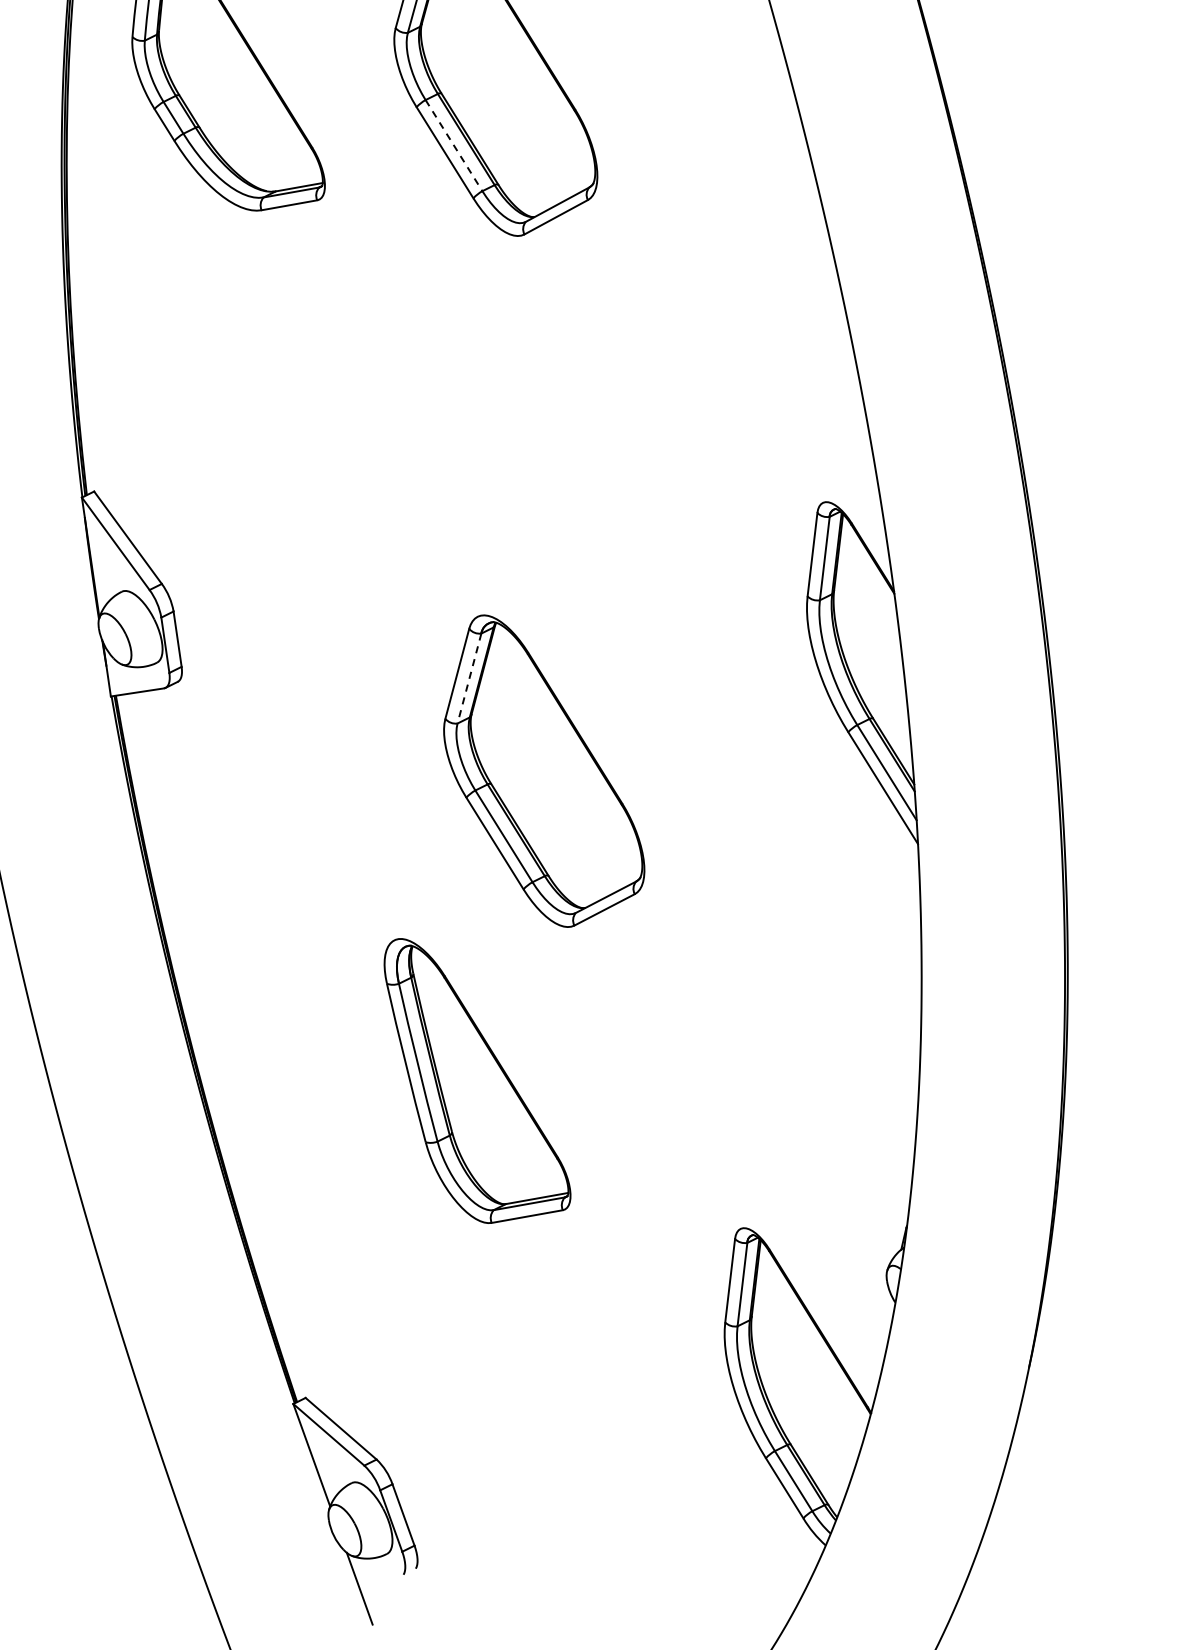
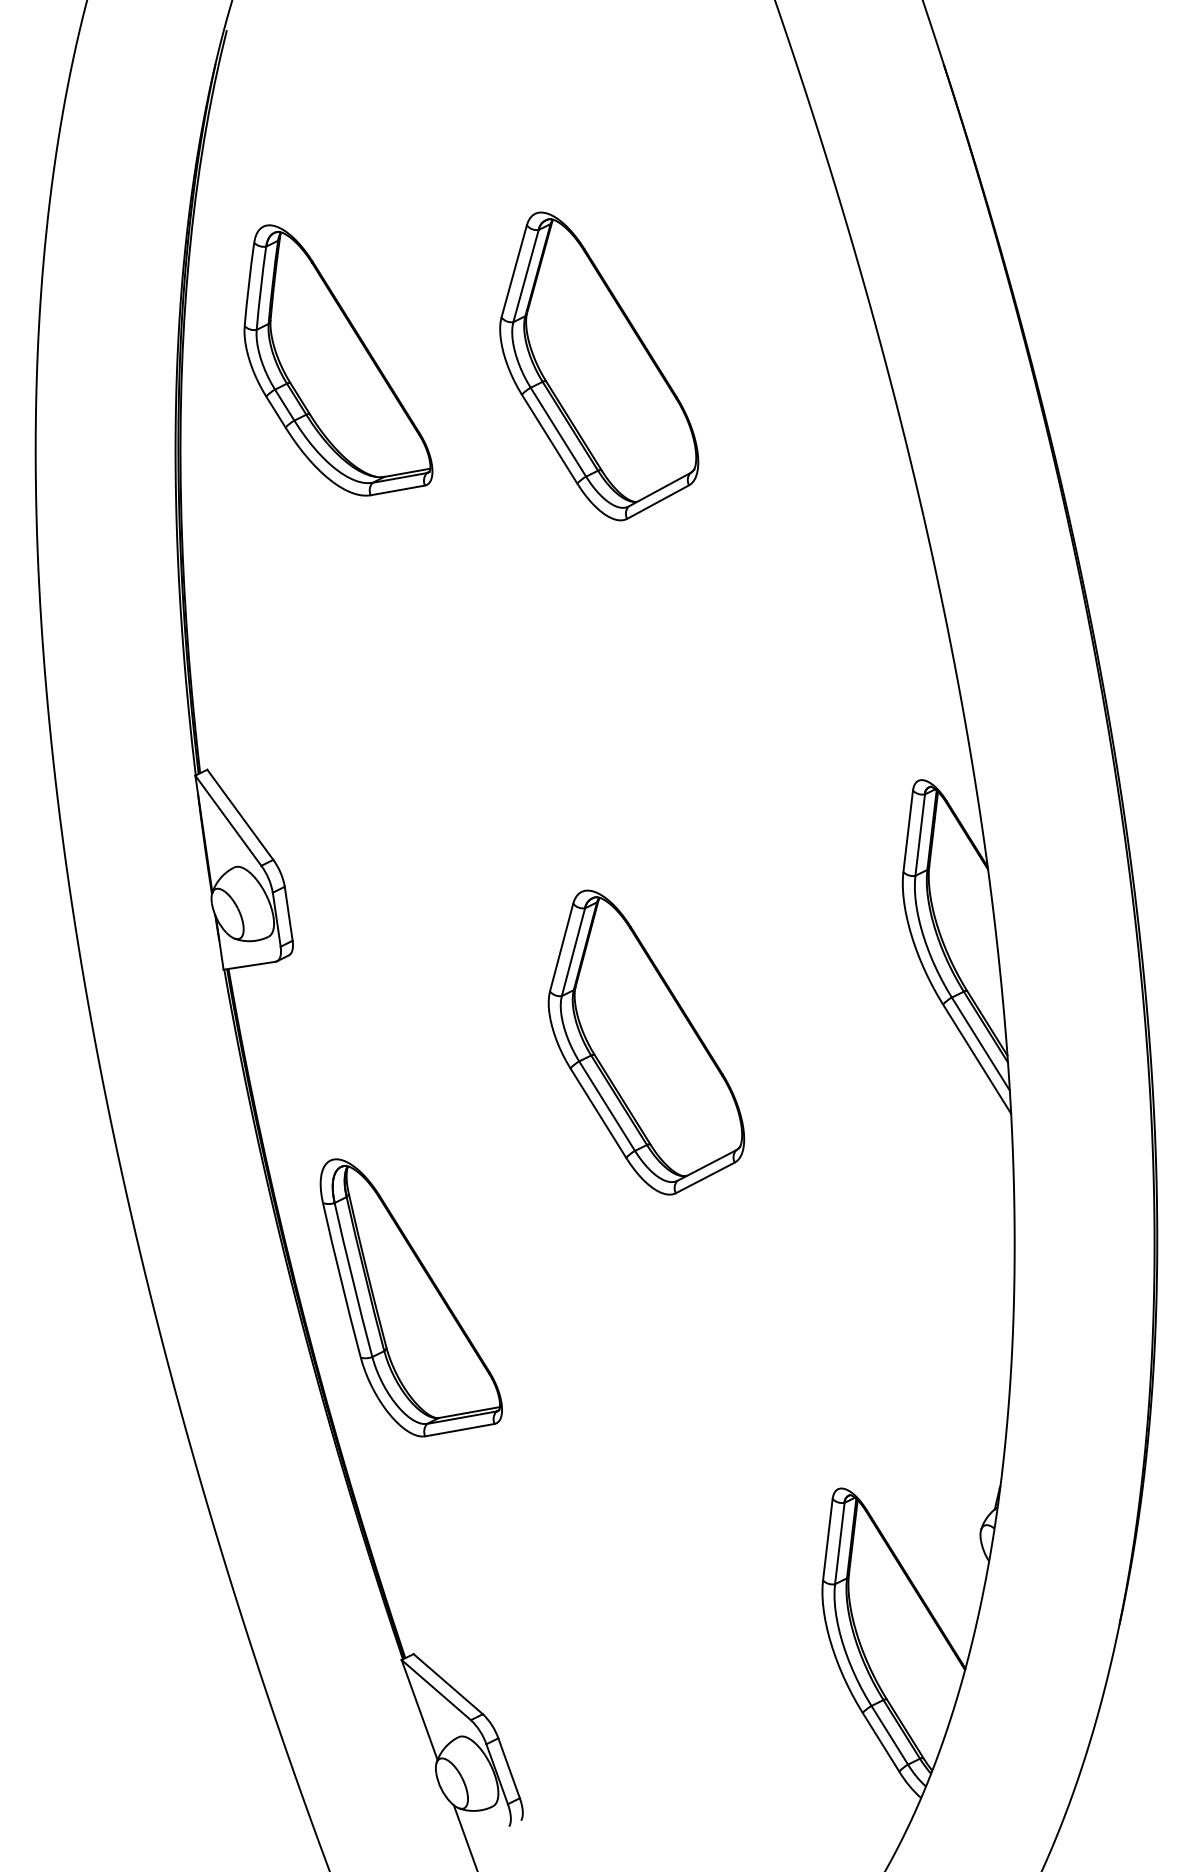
line: (454, 145) -> (558, 432), dashed -> solid
line: (469, 678) -> (573, 952), dashed -> solid
part: (476, 1080) -> (410, 1297), moved

